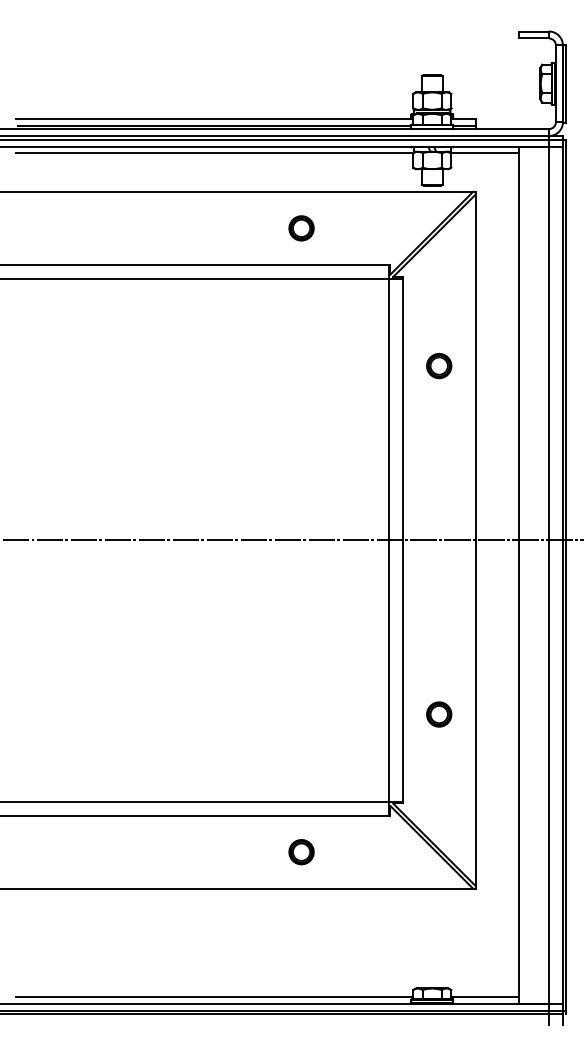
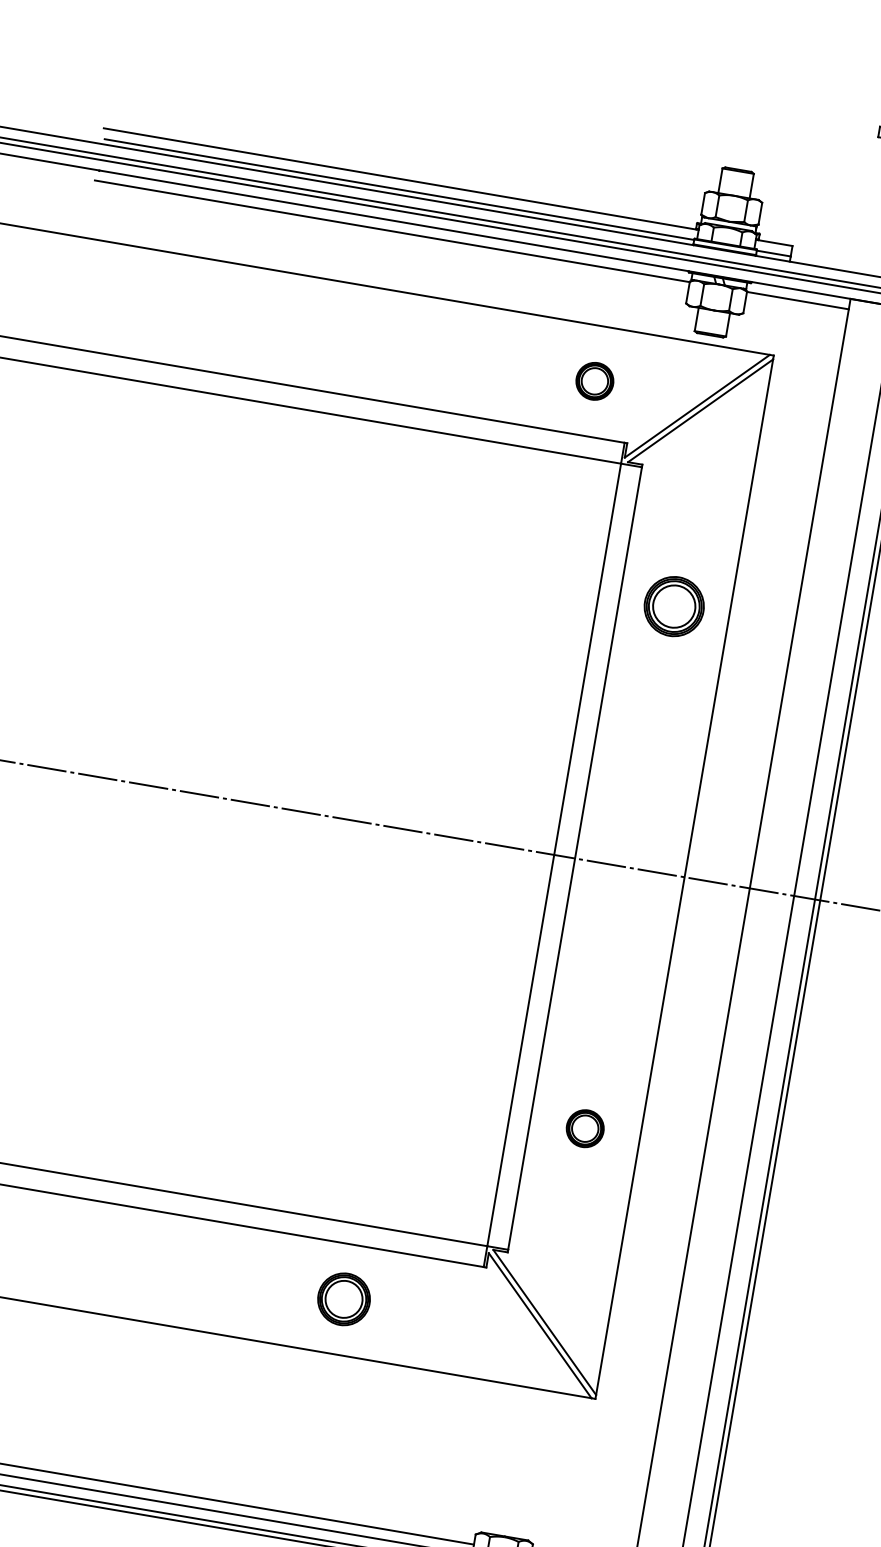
part: (301, 228) -> (594, 381), moved
part: (439, 366) -> (674, 607), size x1.6
part: (301, 852) -> (343, 1299), size x1.4

